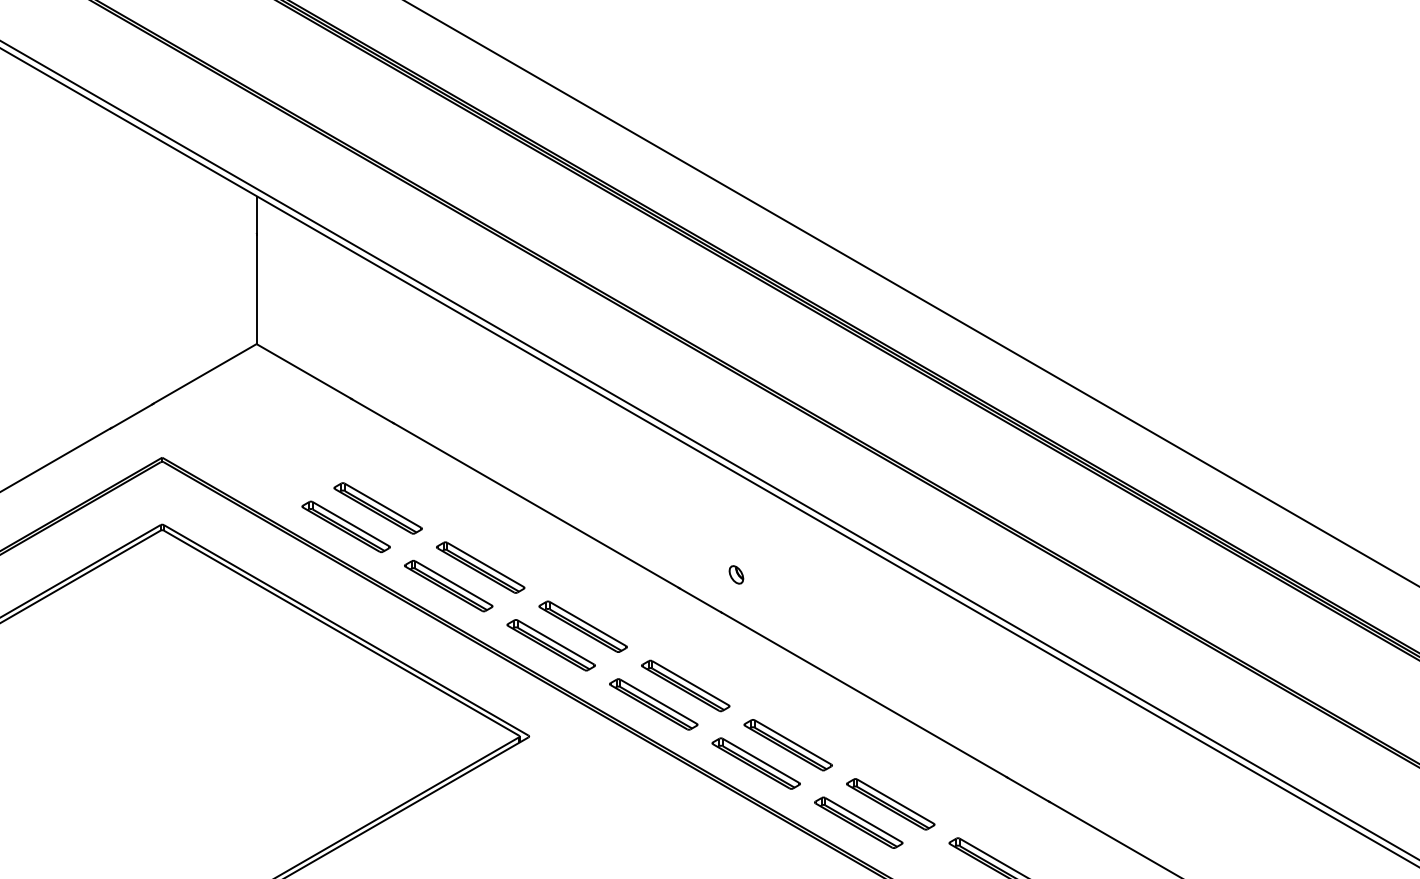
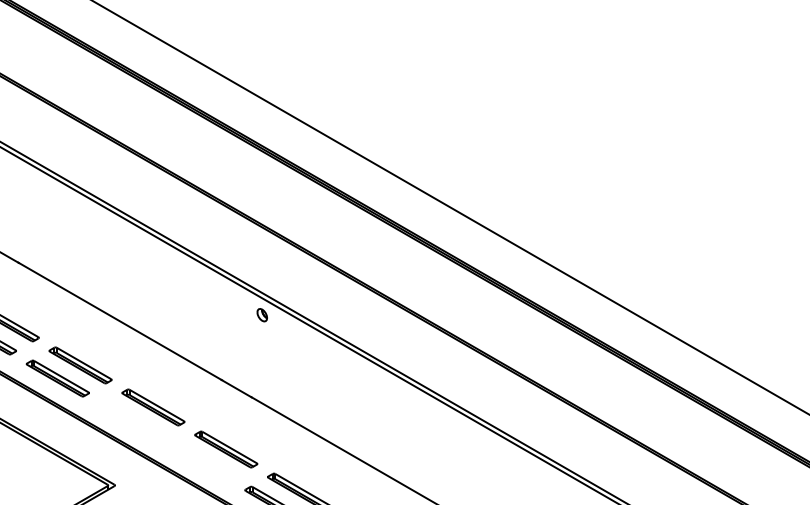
part: (736, 574) -> (262, 314), moved
part: (550, 645) -> (130, 420), removed
part: (653, 704) -> (203, 462), removed

